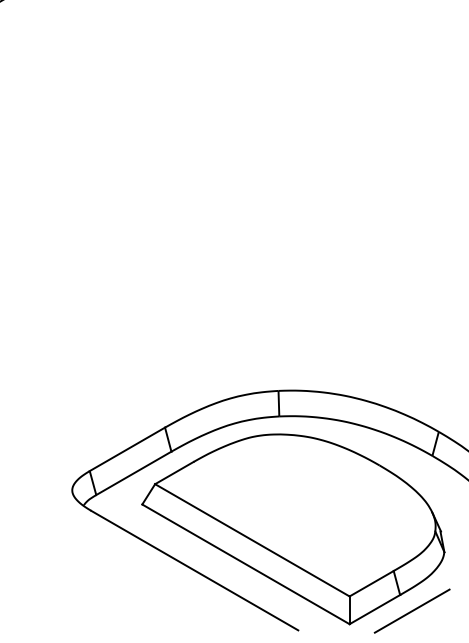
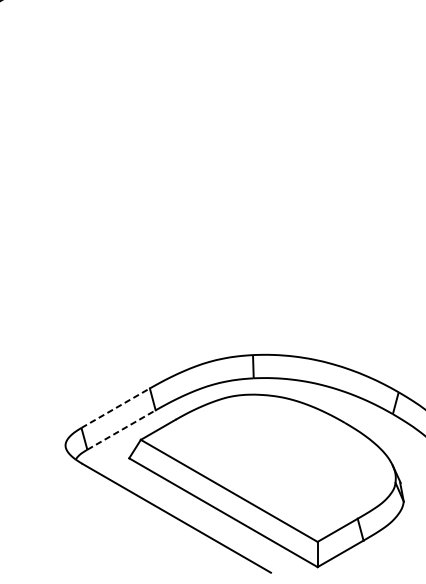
line: (127, 449) -> (115, 408), solid -> dashed
line: (134, 473) -> (122, 430), solid -> dashed
line: (411, 610) -> (373, 554), removed

